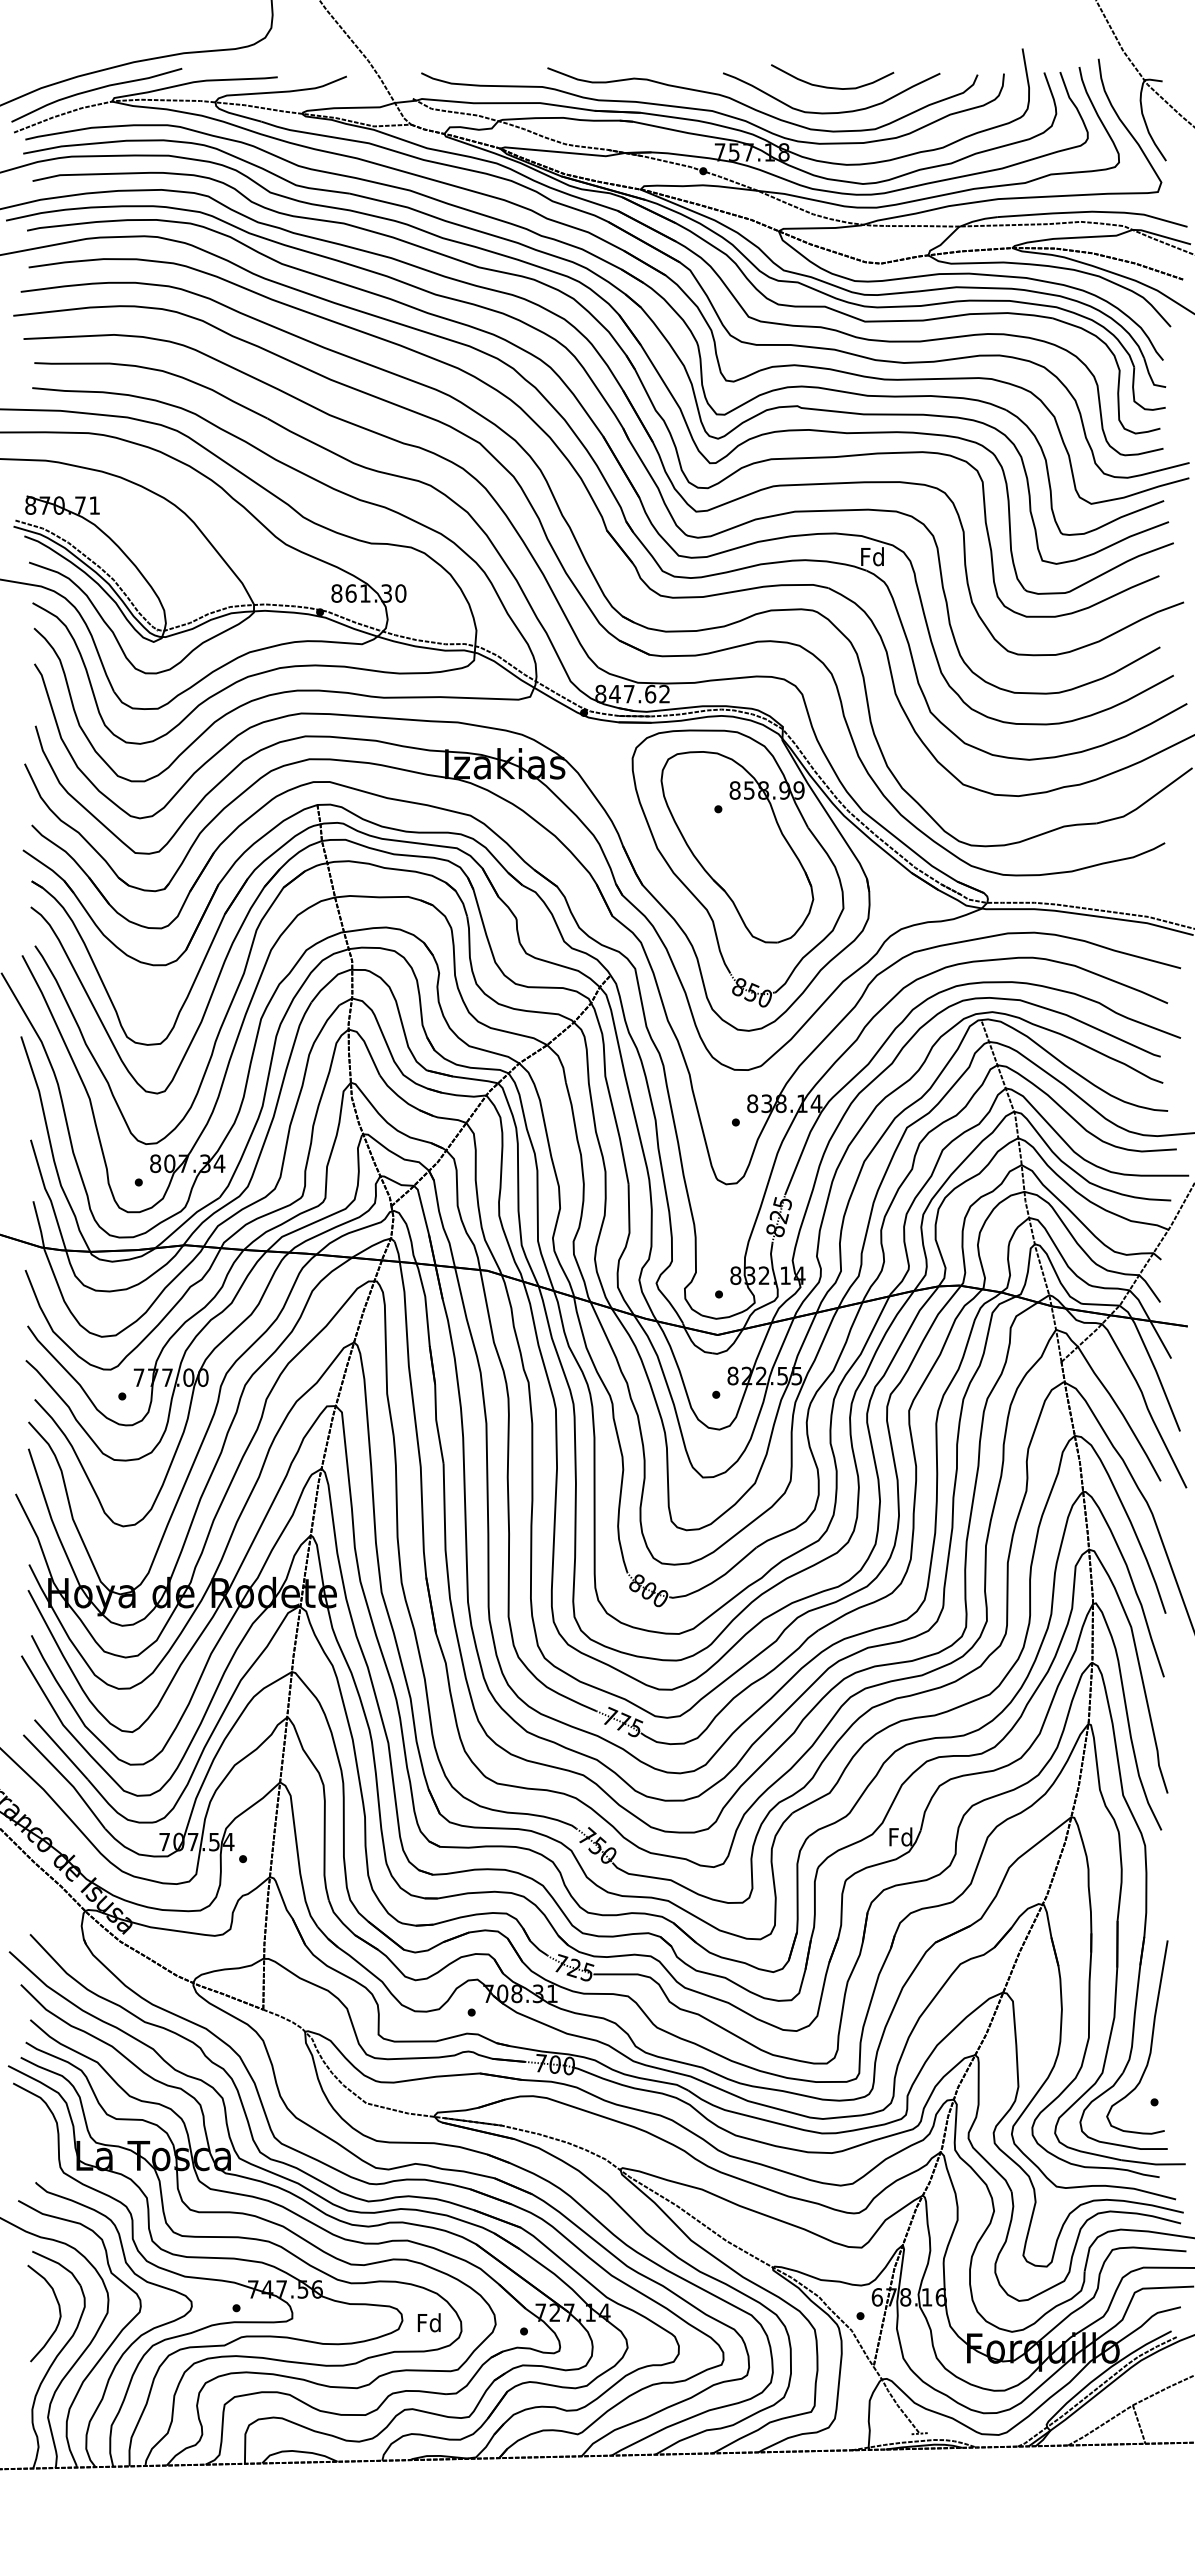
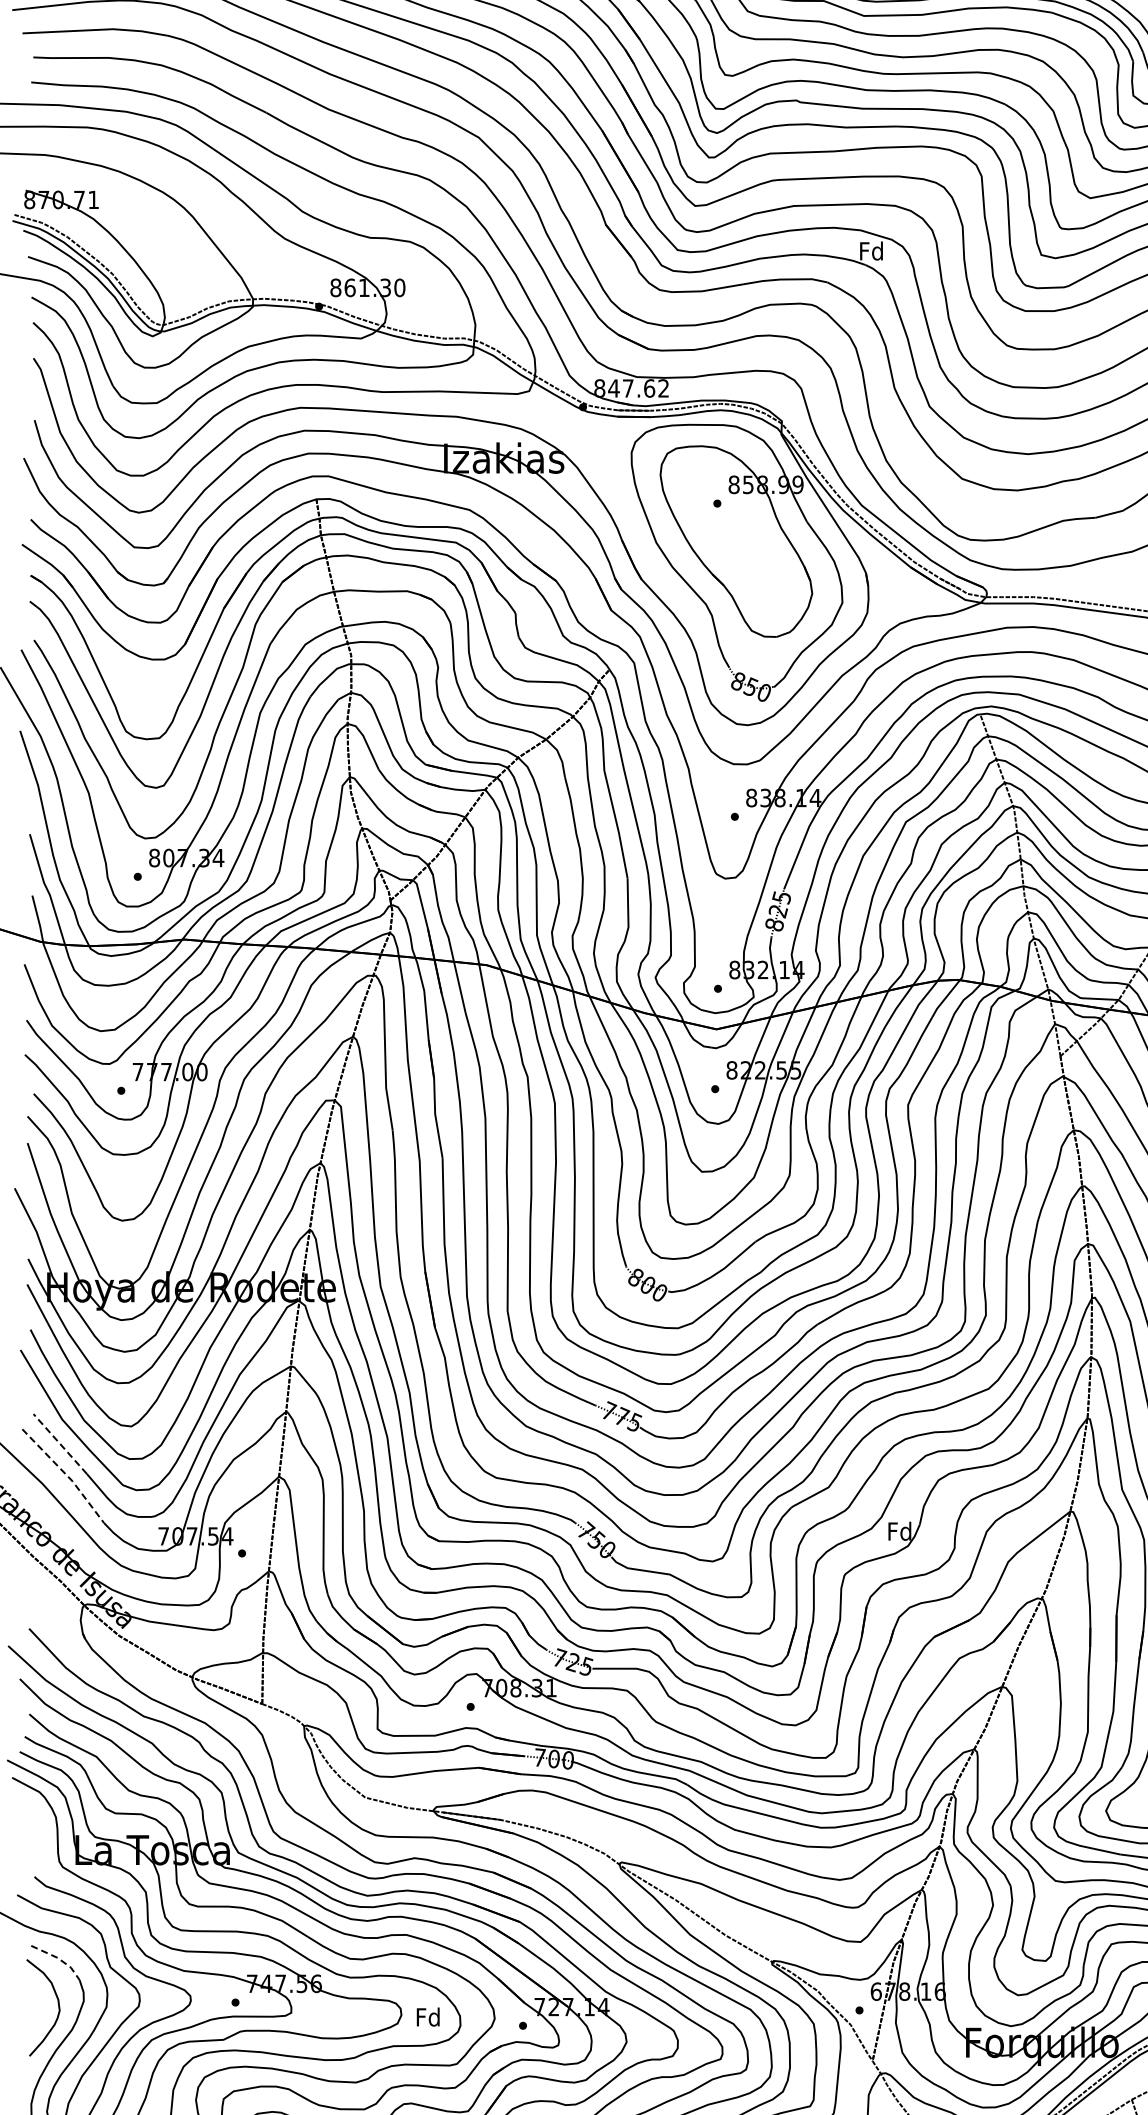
line: (60, 1749) -> (59, 1443), solid -> dashed
line: (67, 1780) -> (66, 1474), solid -> dashed
line: (60, 2264) -> (59, 1958), solid -> dashed

